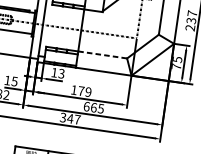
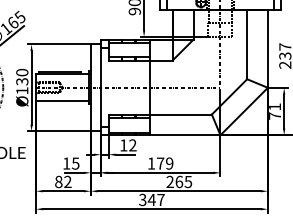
line: (103, 54) -> (181, 114), dashed -> solid
text: (177, 59) -> (275, 106), 75 -> 71
text: (61, 73) -> (132, 145), 13 -> 12
text: (86, 106) -> (169, 181), 665 -> 265

